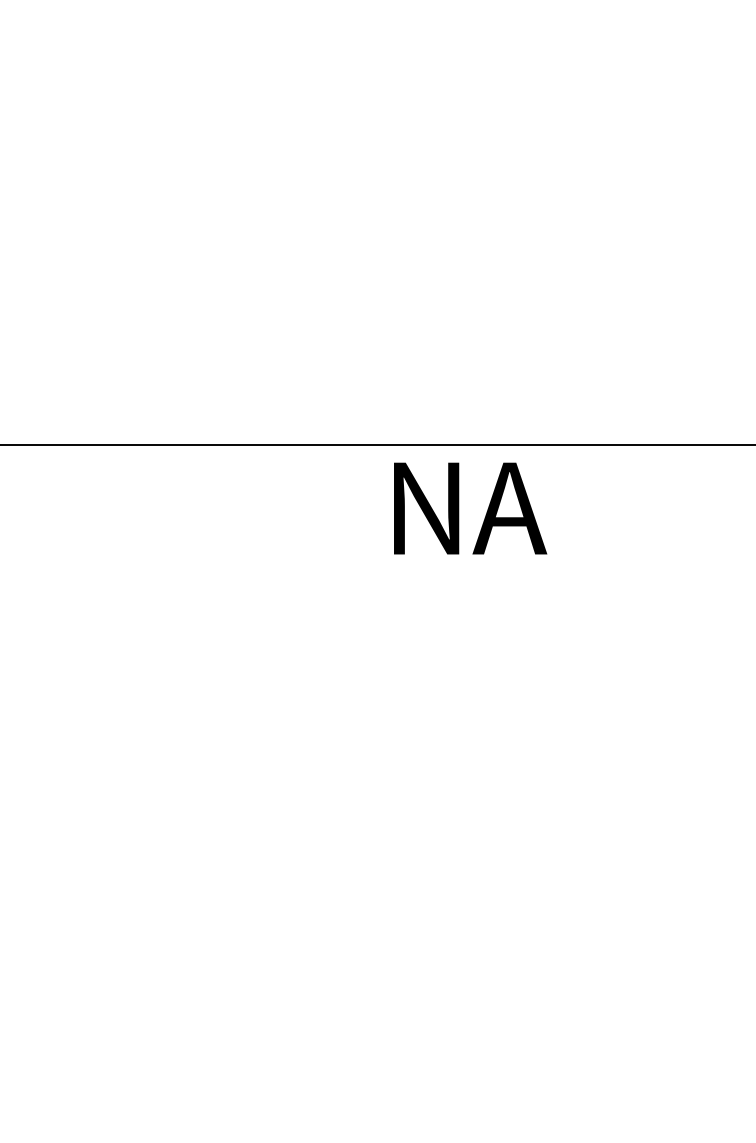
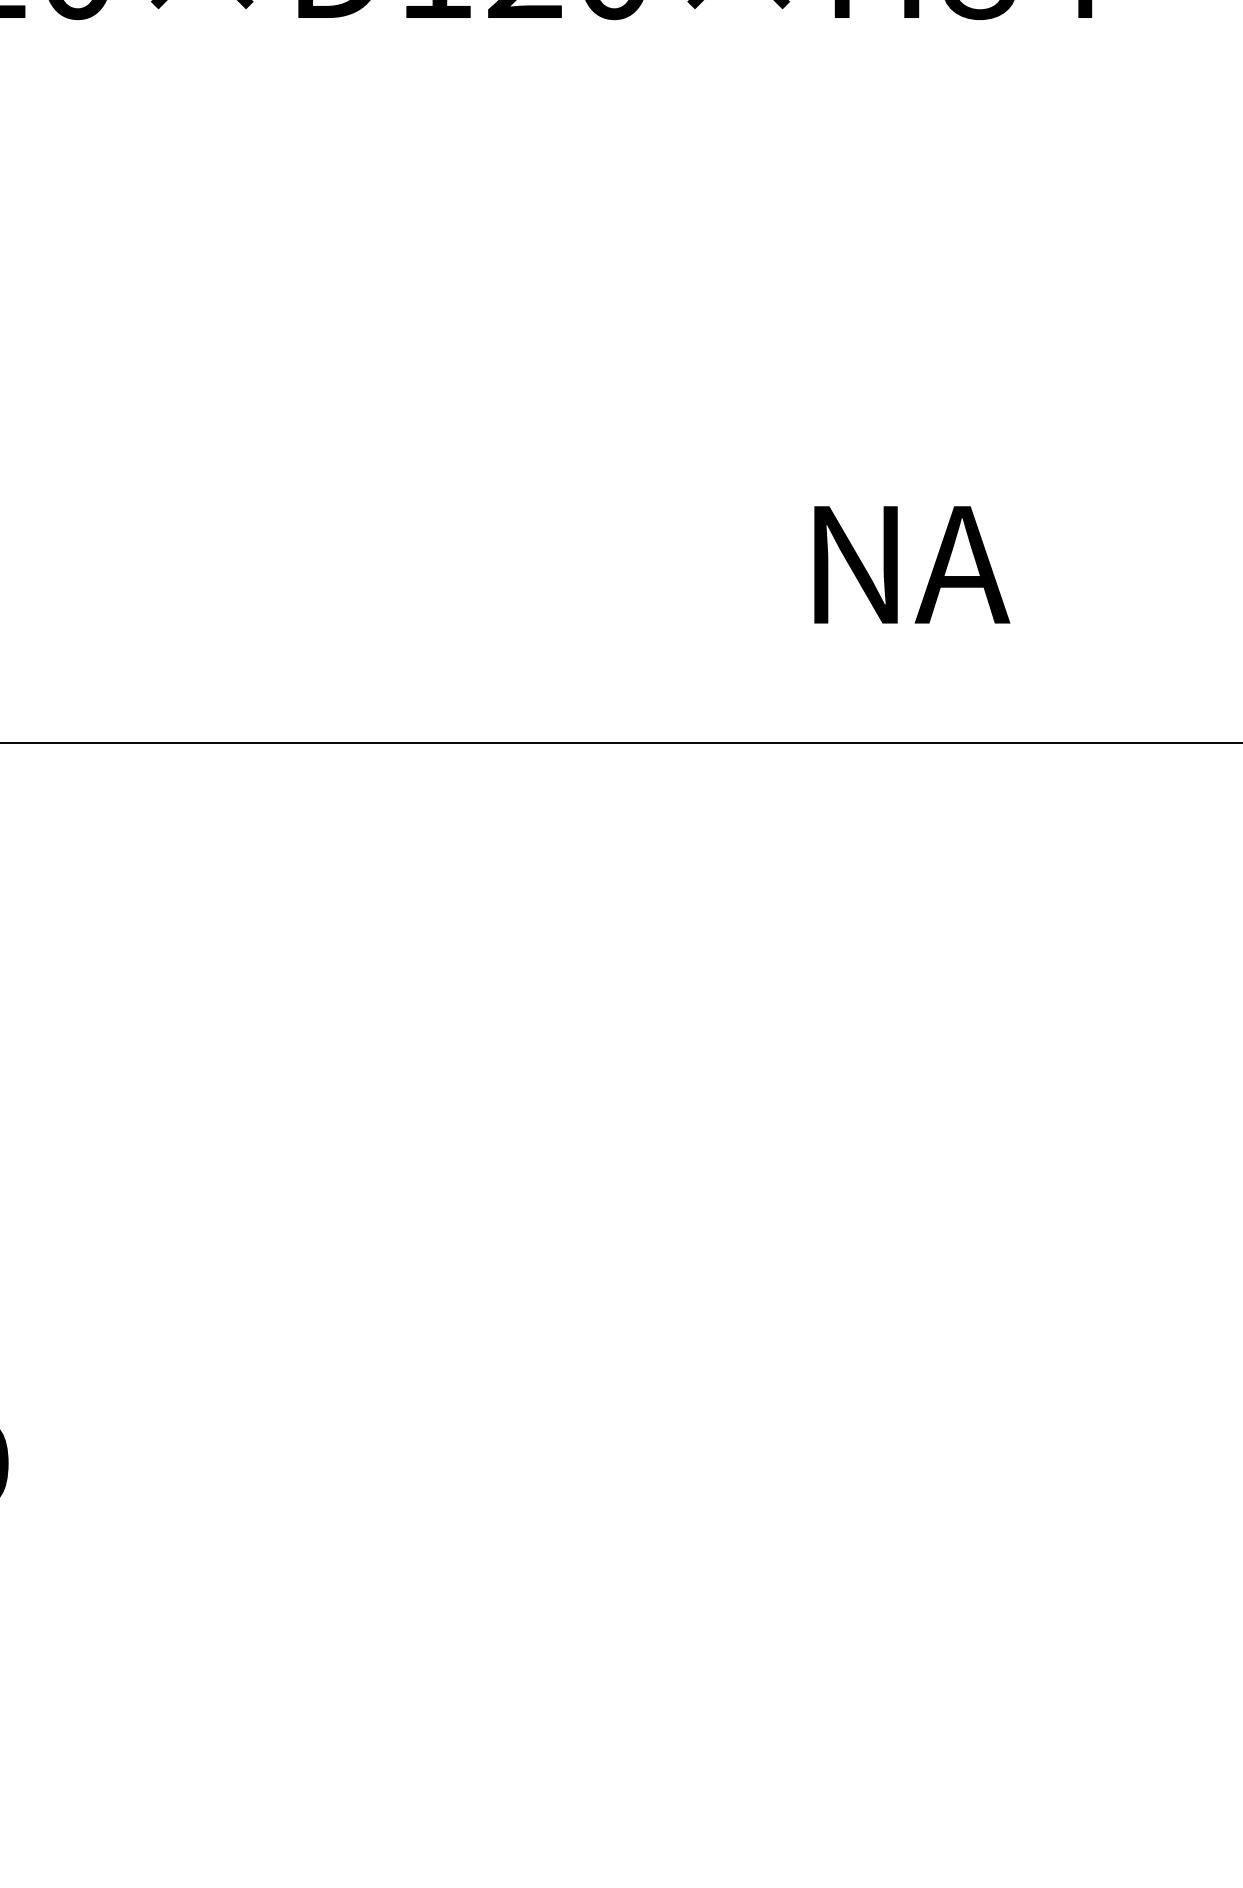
text: (470, 508) -> (912, 564), moved

